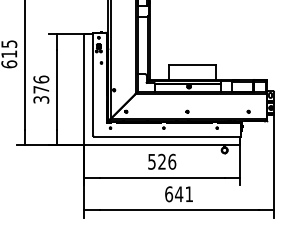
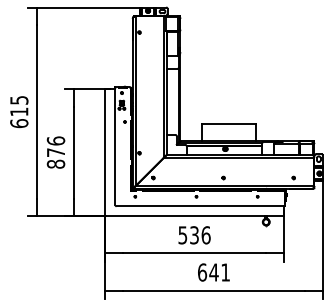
text: (41, 99) -> (56, 163), 376 -> 876
text: (162, 161) -> (194, 235), 526 -> 536

